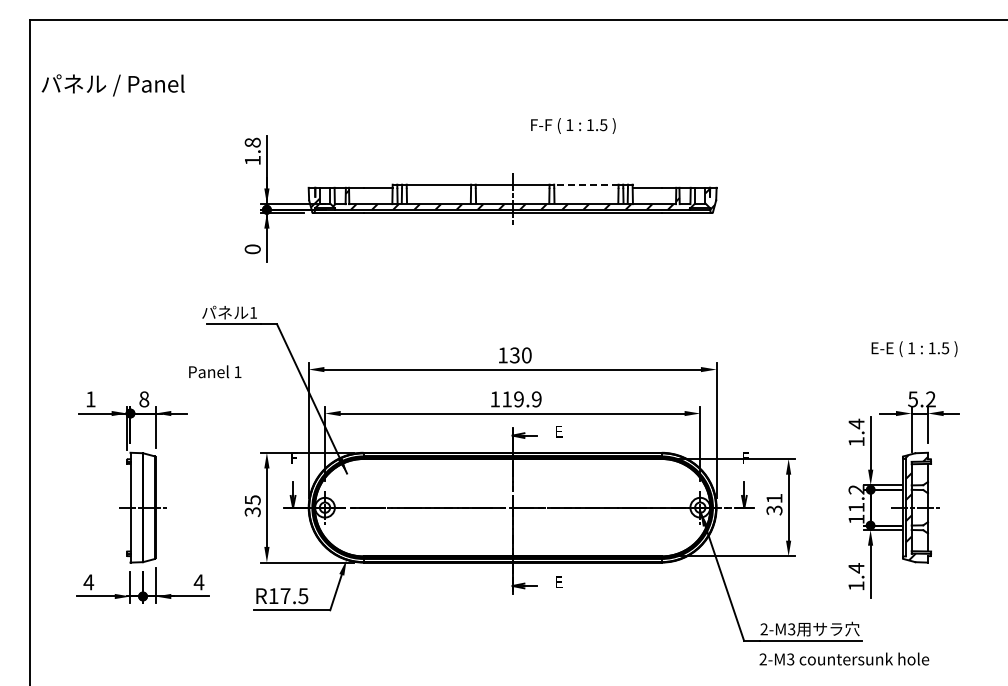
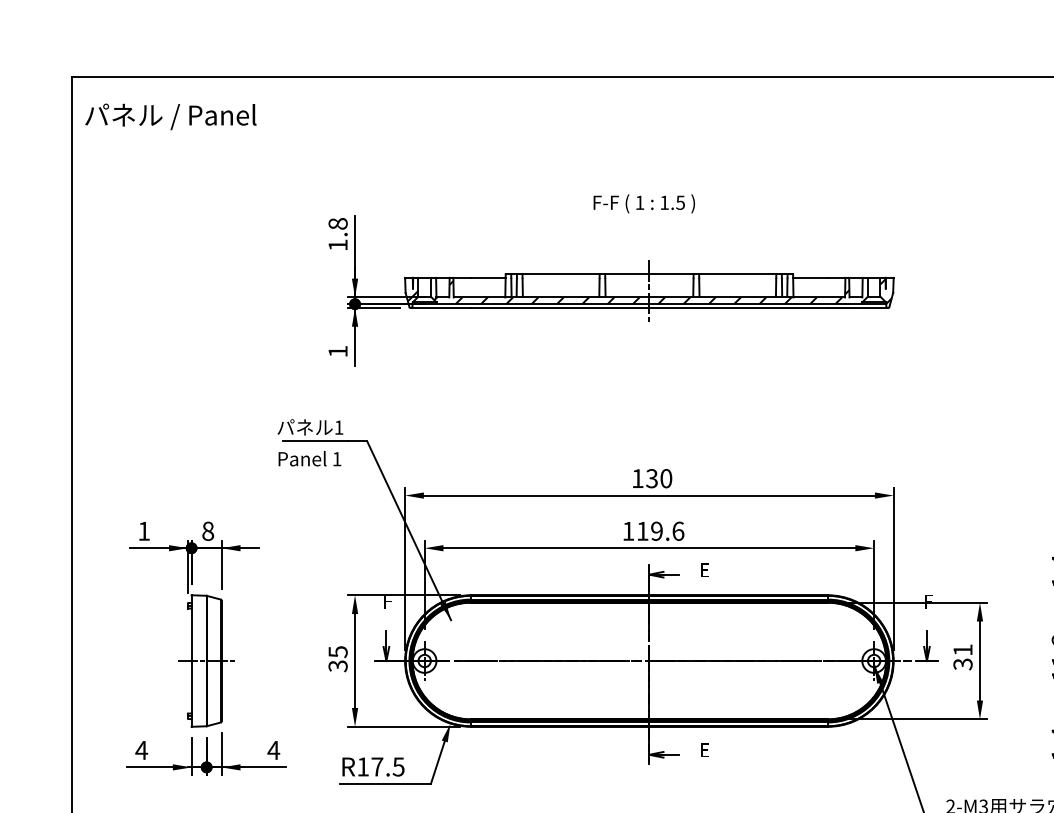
text: (112, 85) -> (170, 116), moved
text: (573, 125) -> (644, 203), moved
line: (585, 184) -> (736, 273), dashed -> solid
text: (252, 249) -> (337, 351), 0 -> 1
text: (215, 371) -> (310, 458), moved
text: (536, 399) -> (677, 531), 119.9 -> 119.6

